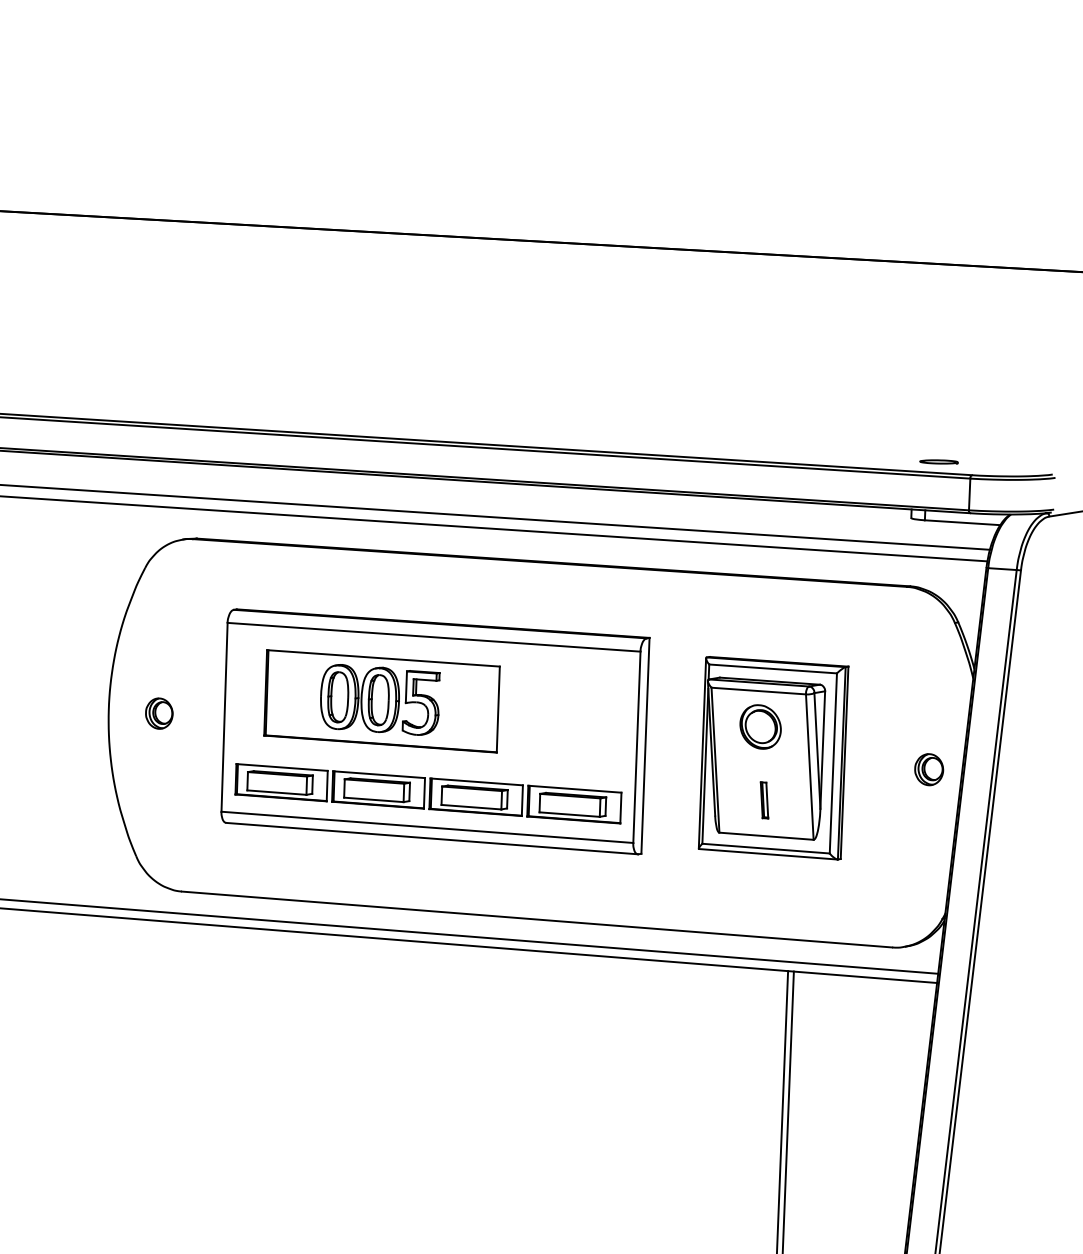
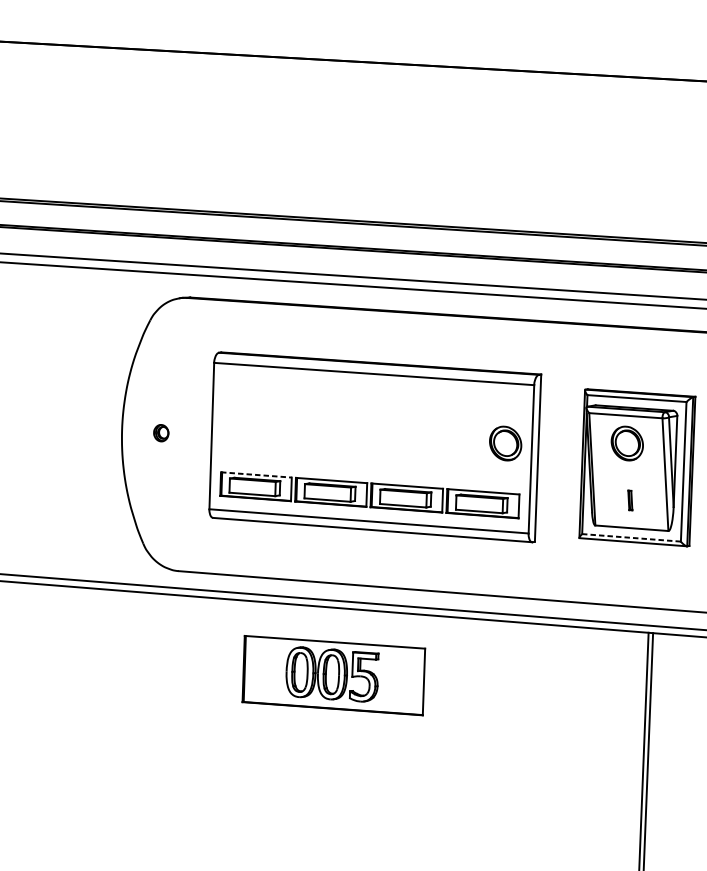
part: (381, 701) -> (333, 675), moved
part: (159, 713) -> (161, 433), size x0.7
part: (603, 726) -> (505, 443), added
line: (282, 767) -> (256, 474), solid -> dashed
part: (764, 800) -> (630, 500), size x0.7
line: (766, 848) -> (631, 537), solid -> dashed

